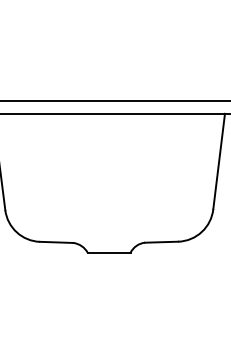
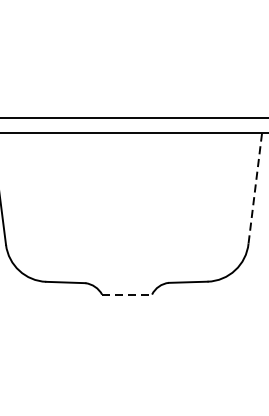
line: (219, 161) -> (255, 188), solid -> dashed
line: (109, 252) -> (127, 294), solid -> dashed

